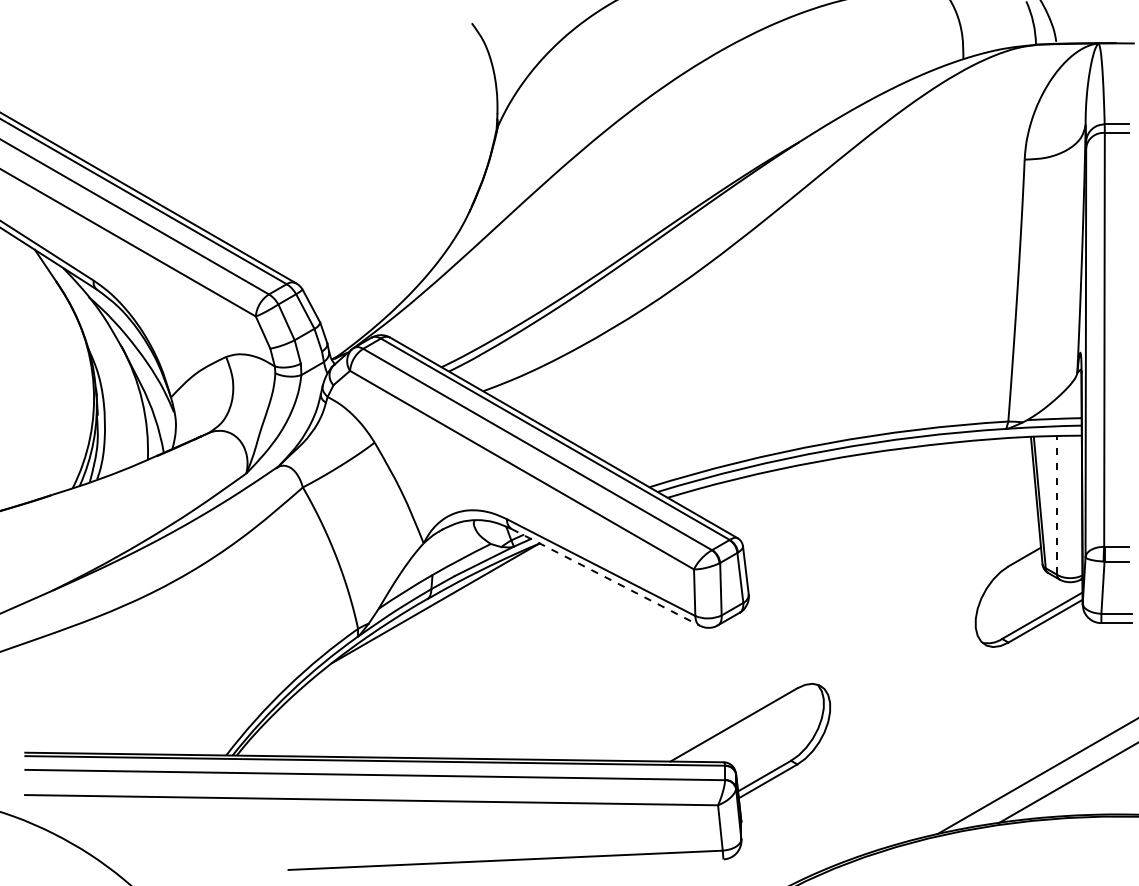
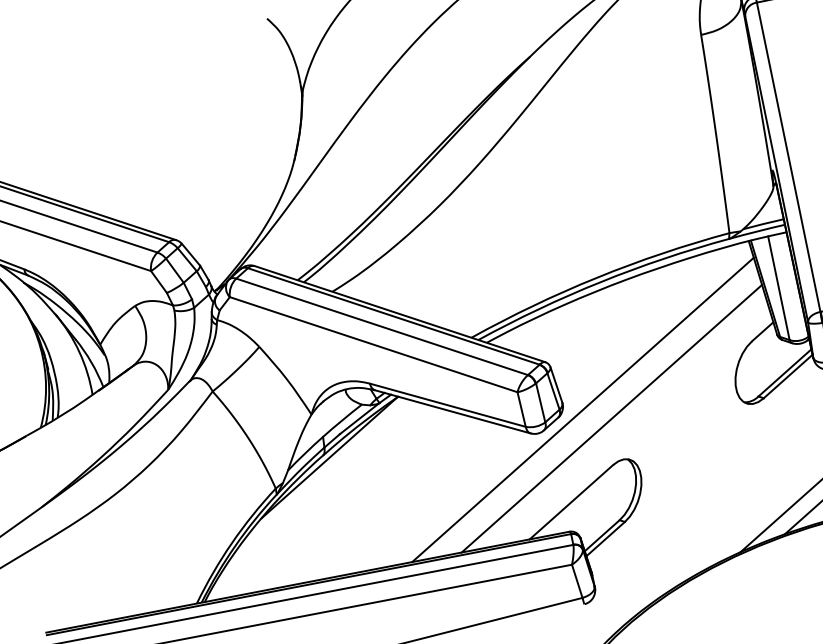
line: (1057, 504) -> (779, 287), dashed -> solid
line: (605, 577) -> (452, 411), dashed -> solid
line: (773, 609) -> (583, 409), added
line: (807, 628) -> (611, 418), added

